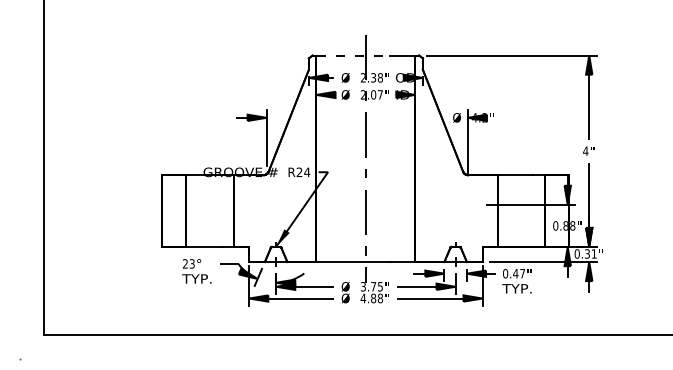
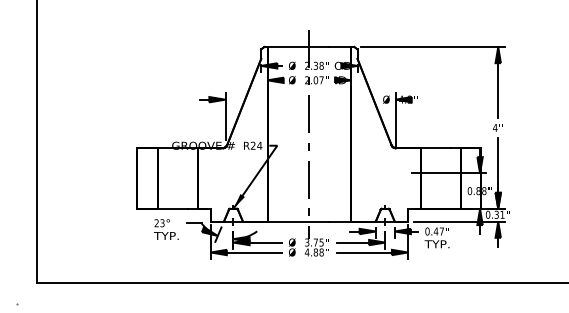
line: (353, 55) -> (298, 46), dashed -> solid

